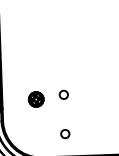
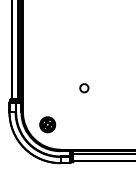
part: (35, 99) -> (47, 124), moved
circle: (65, 134) -> (84, 127), removed

